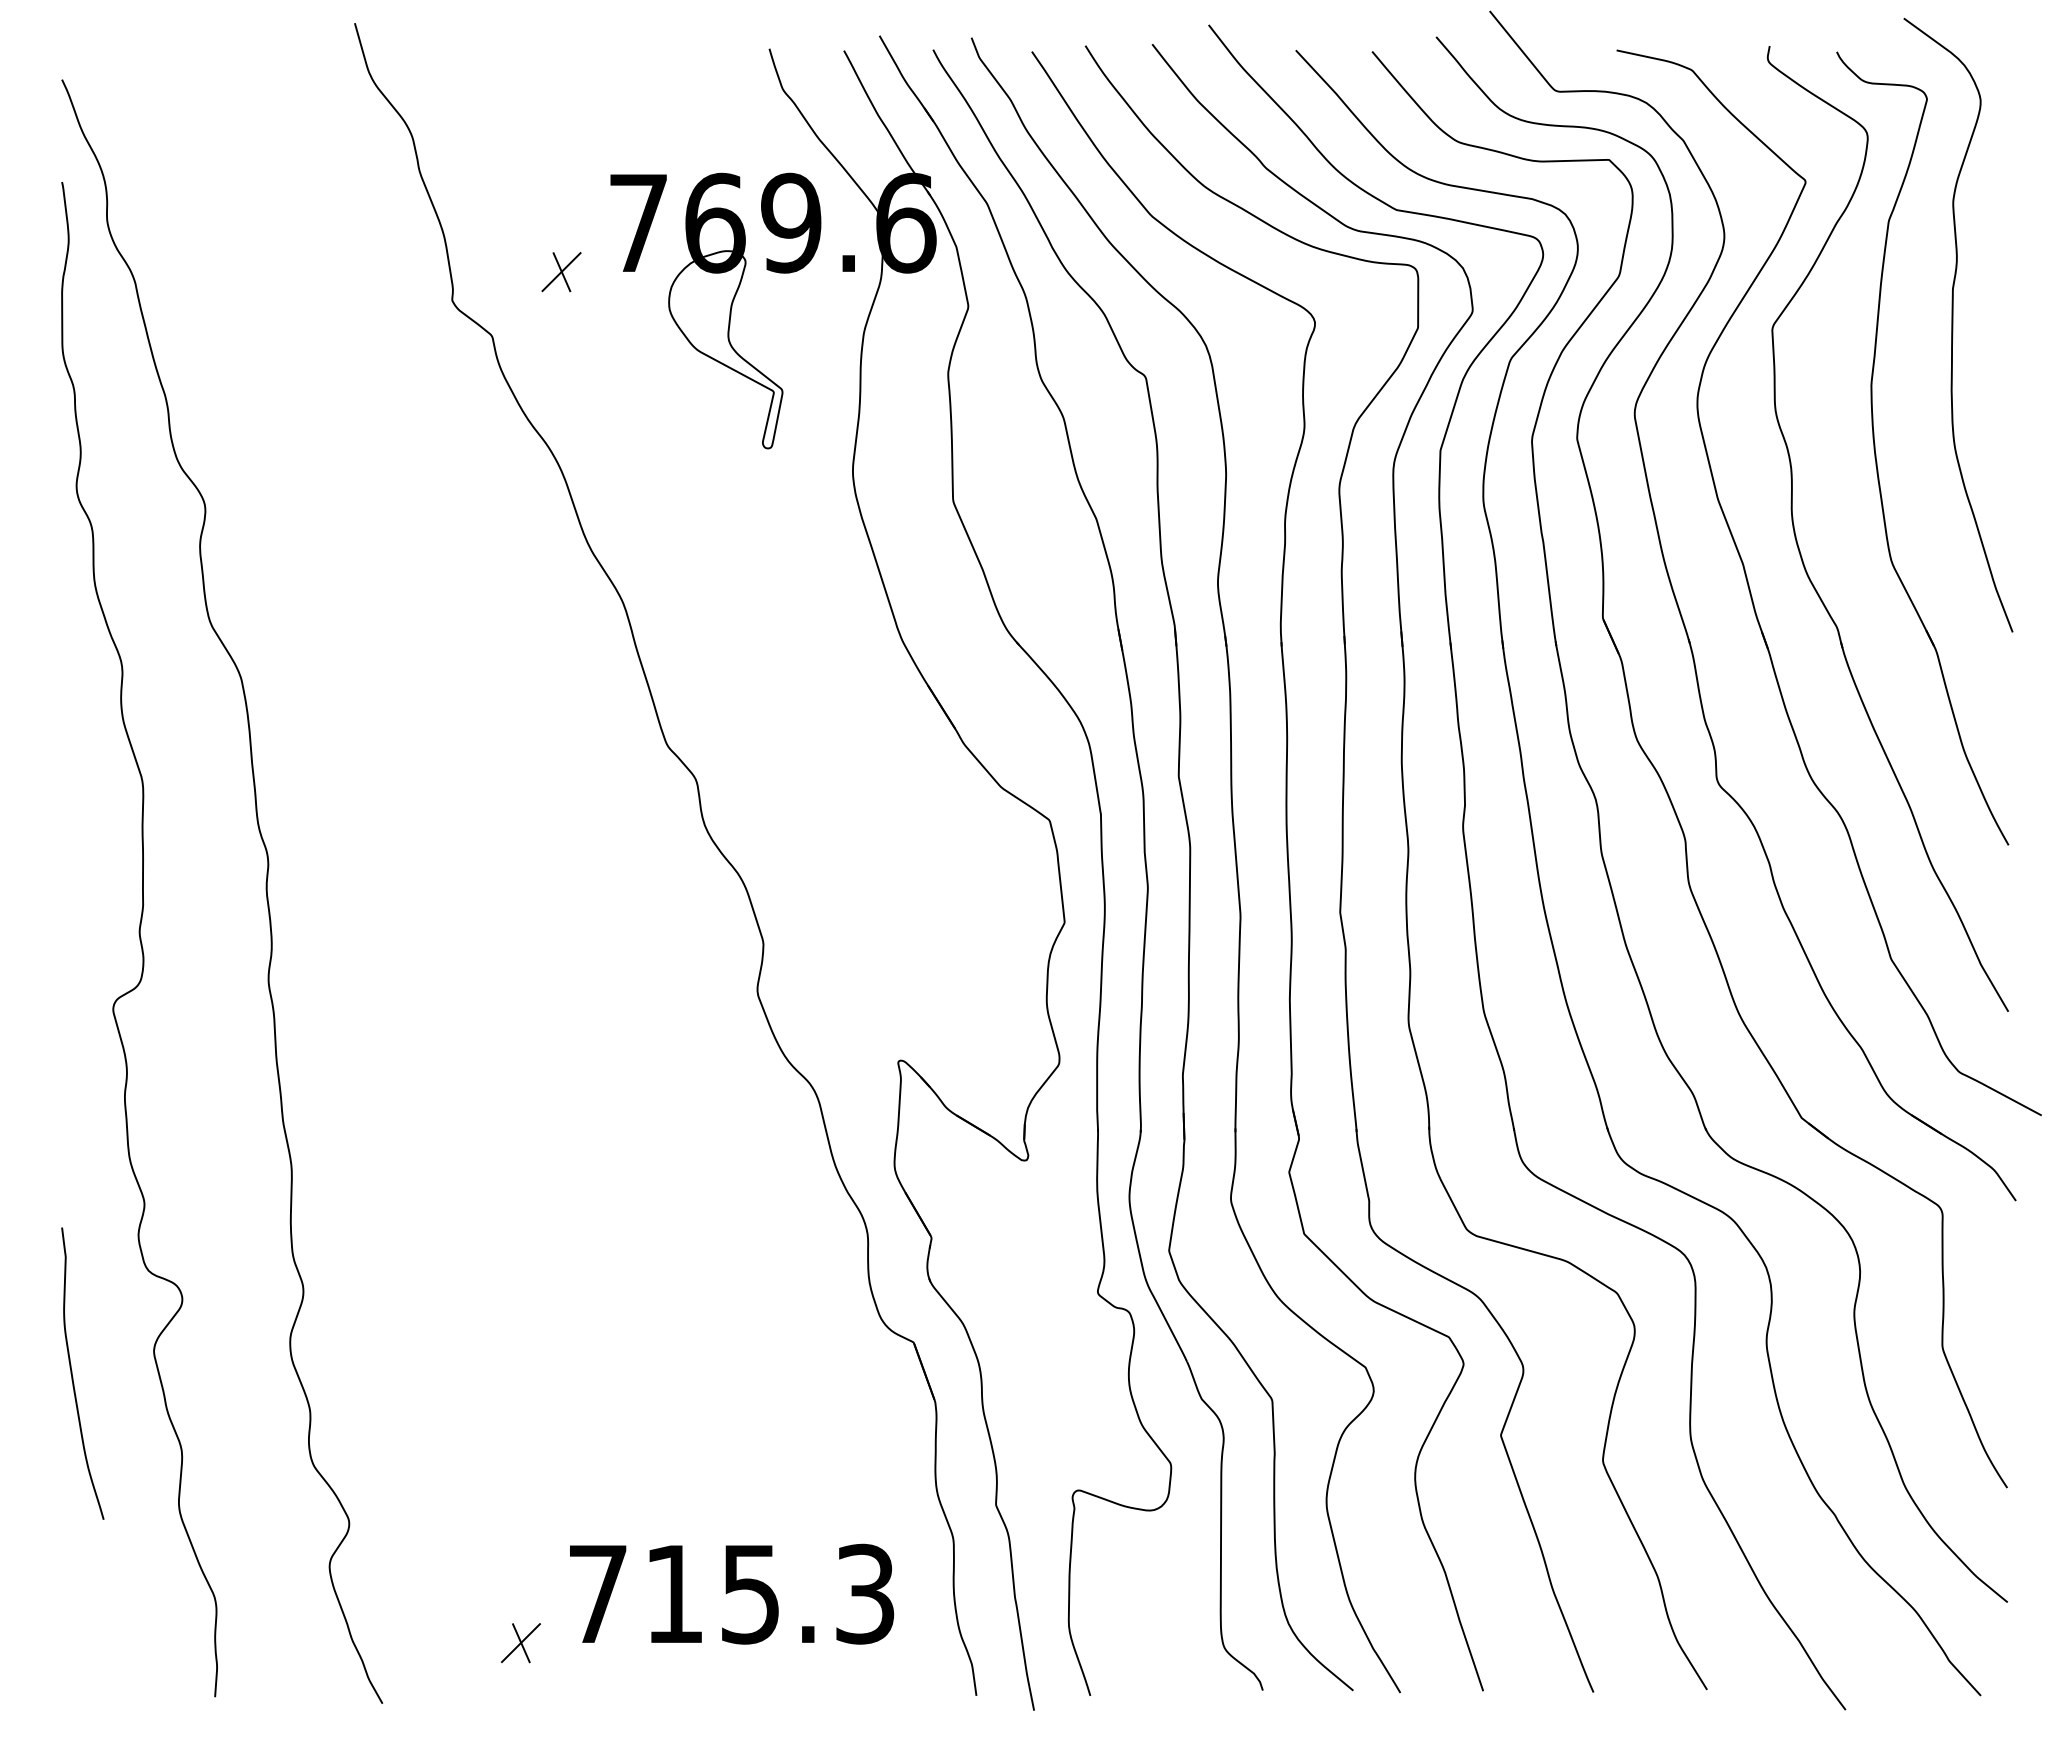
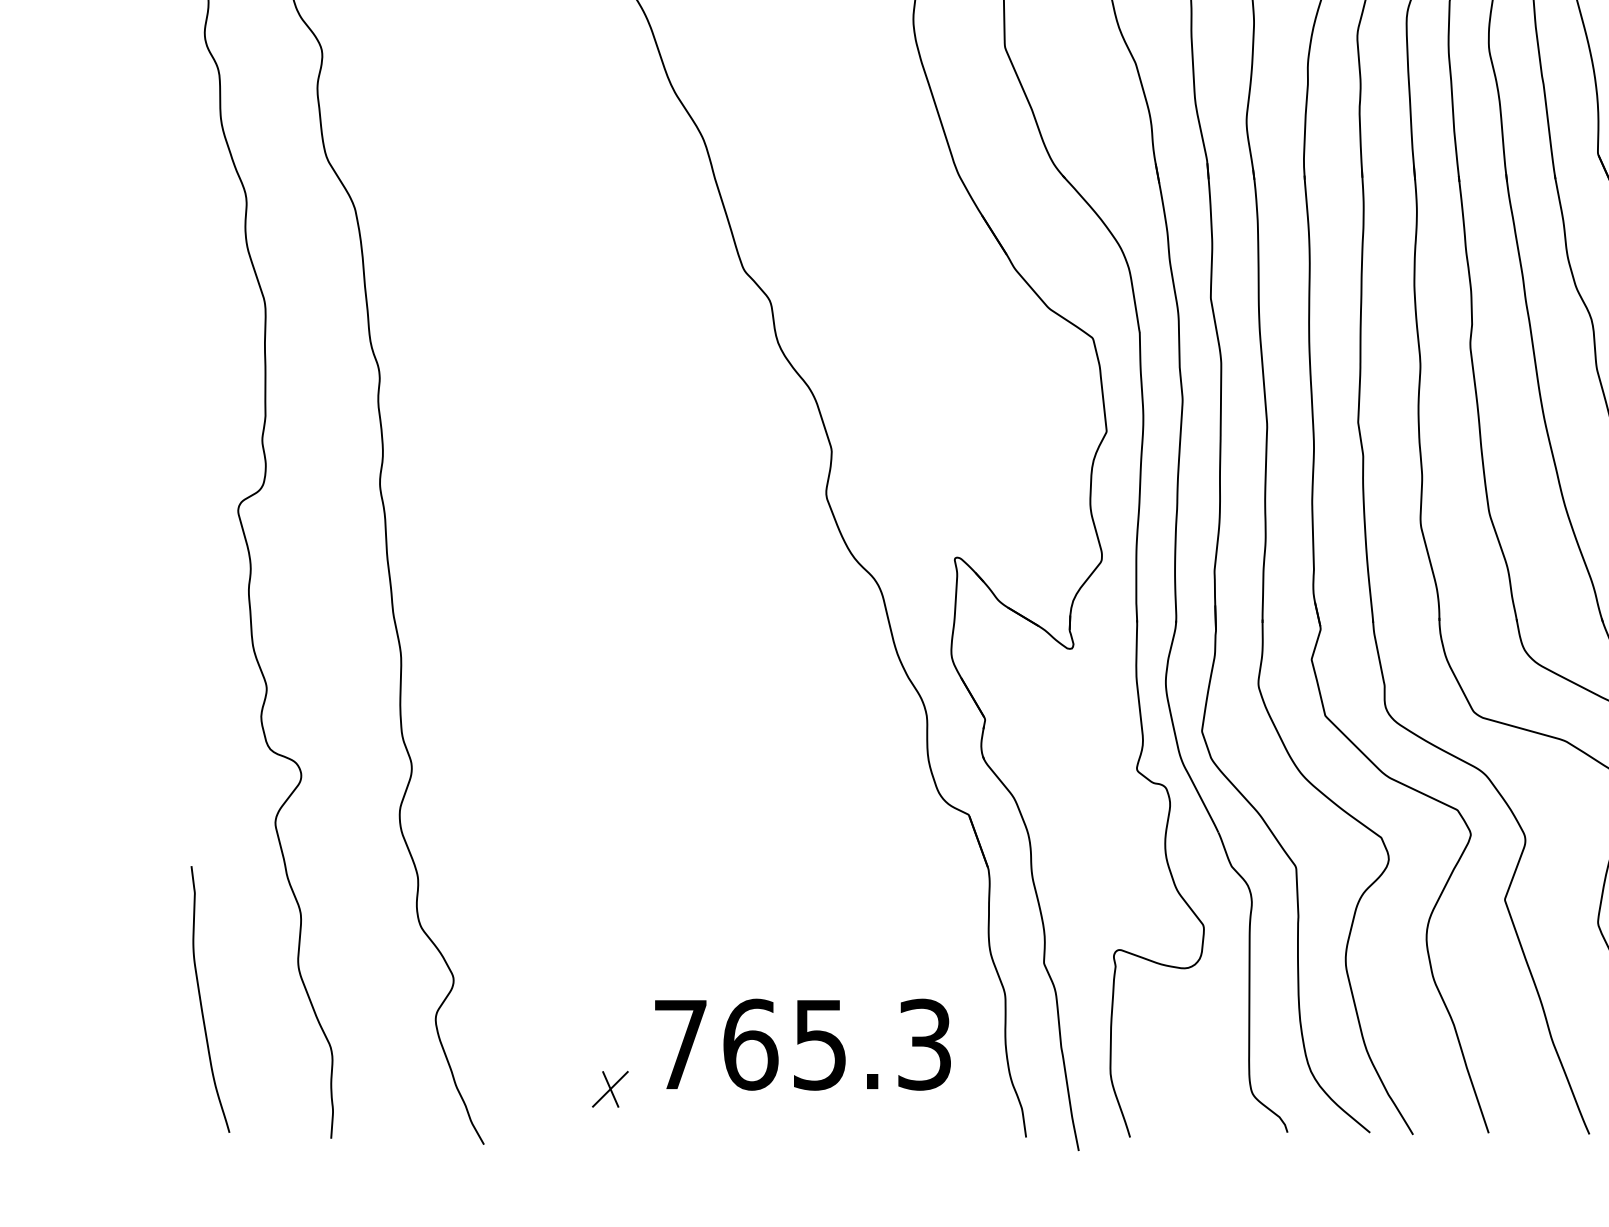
curve: (73, 1377) -> (201, 1002), moved
text: (674, 1593) -> (750, 1044), 715.3 -> 765.3

